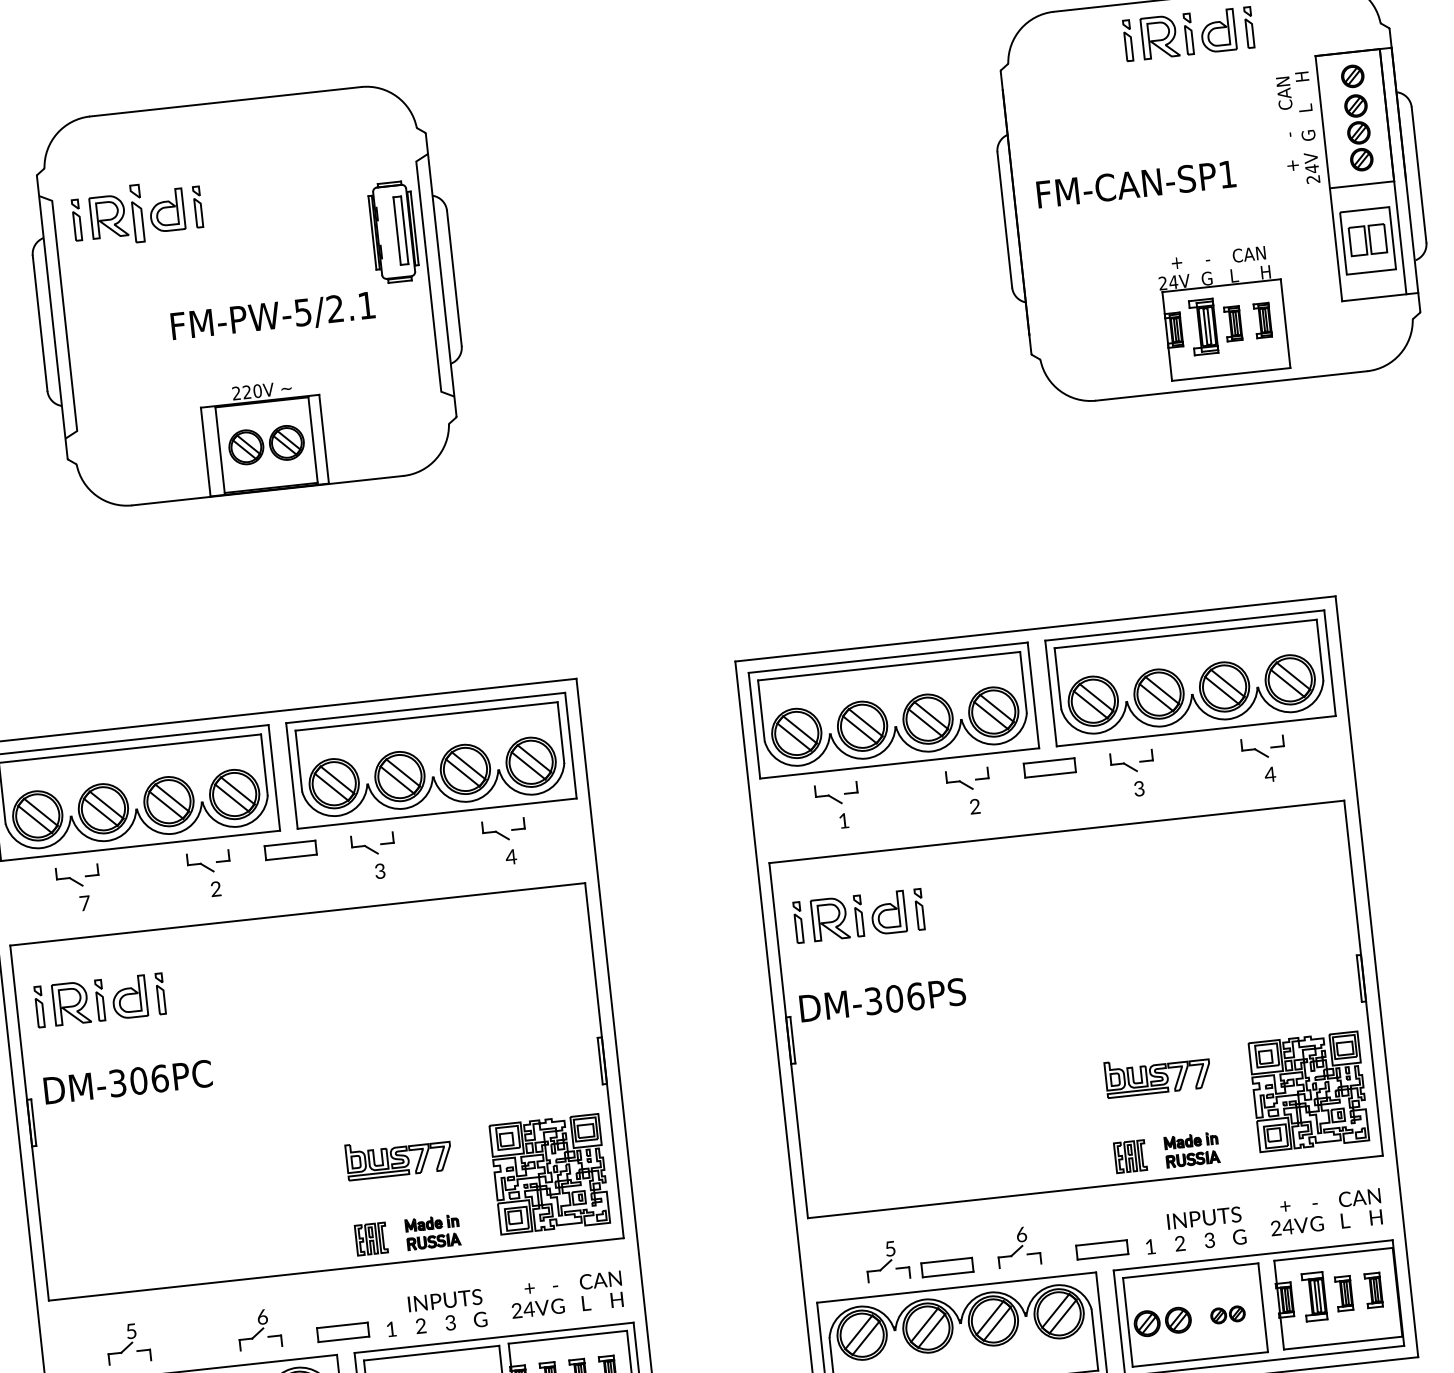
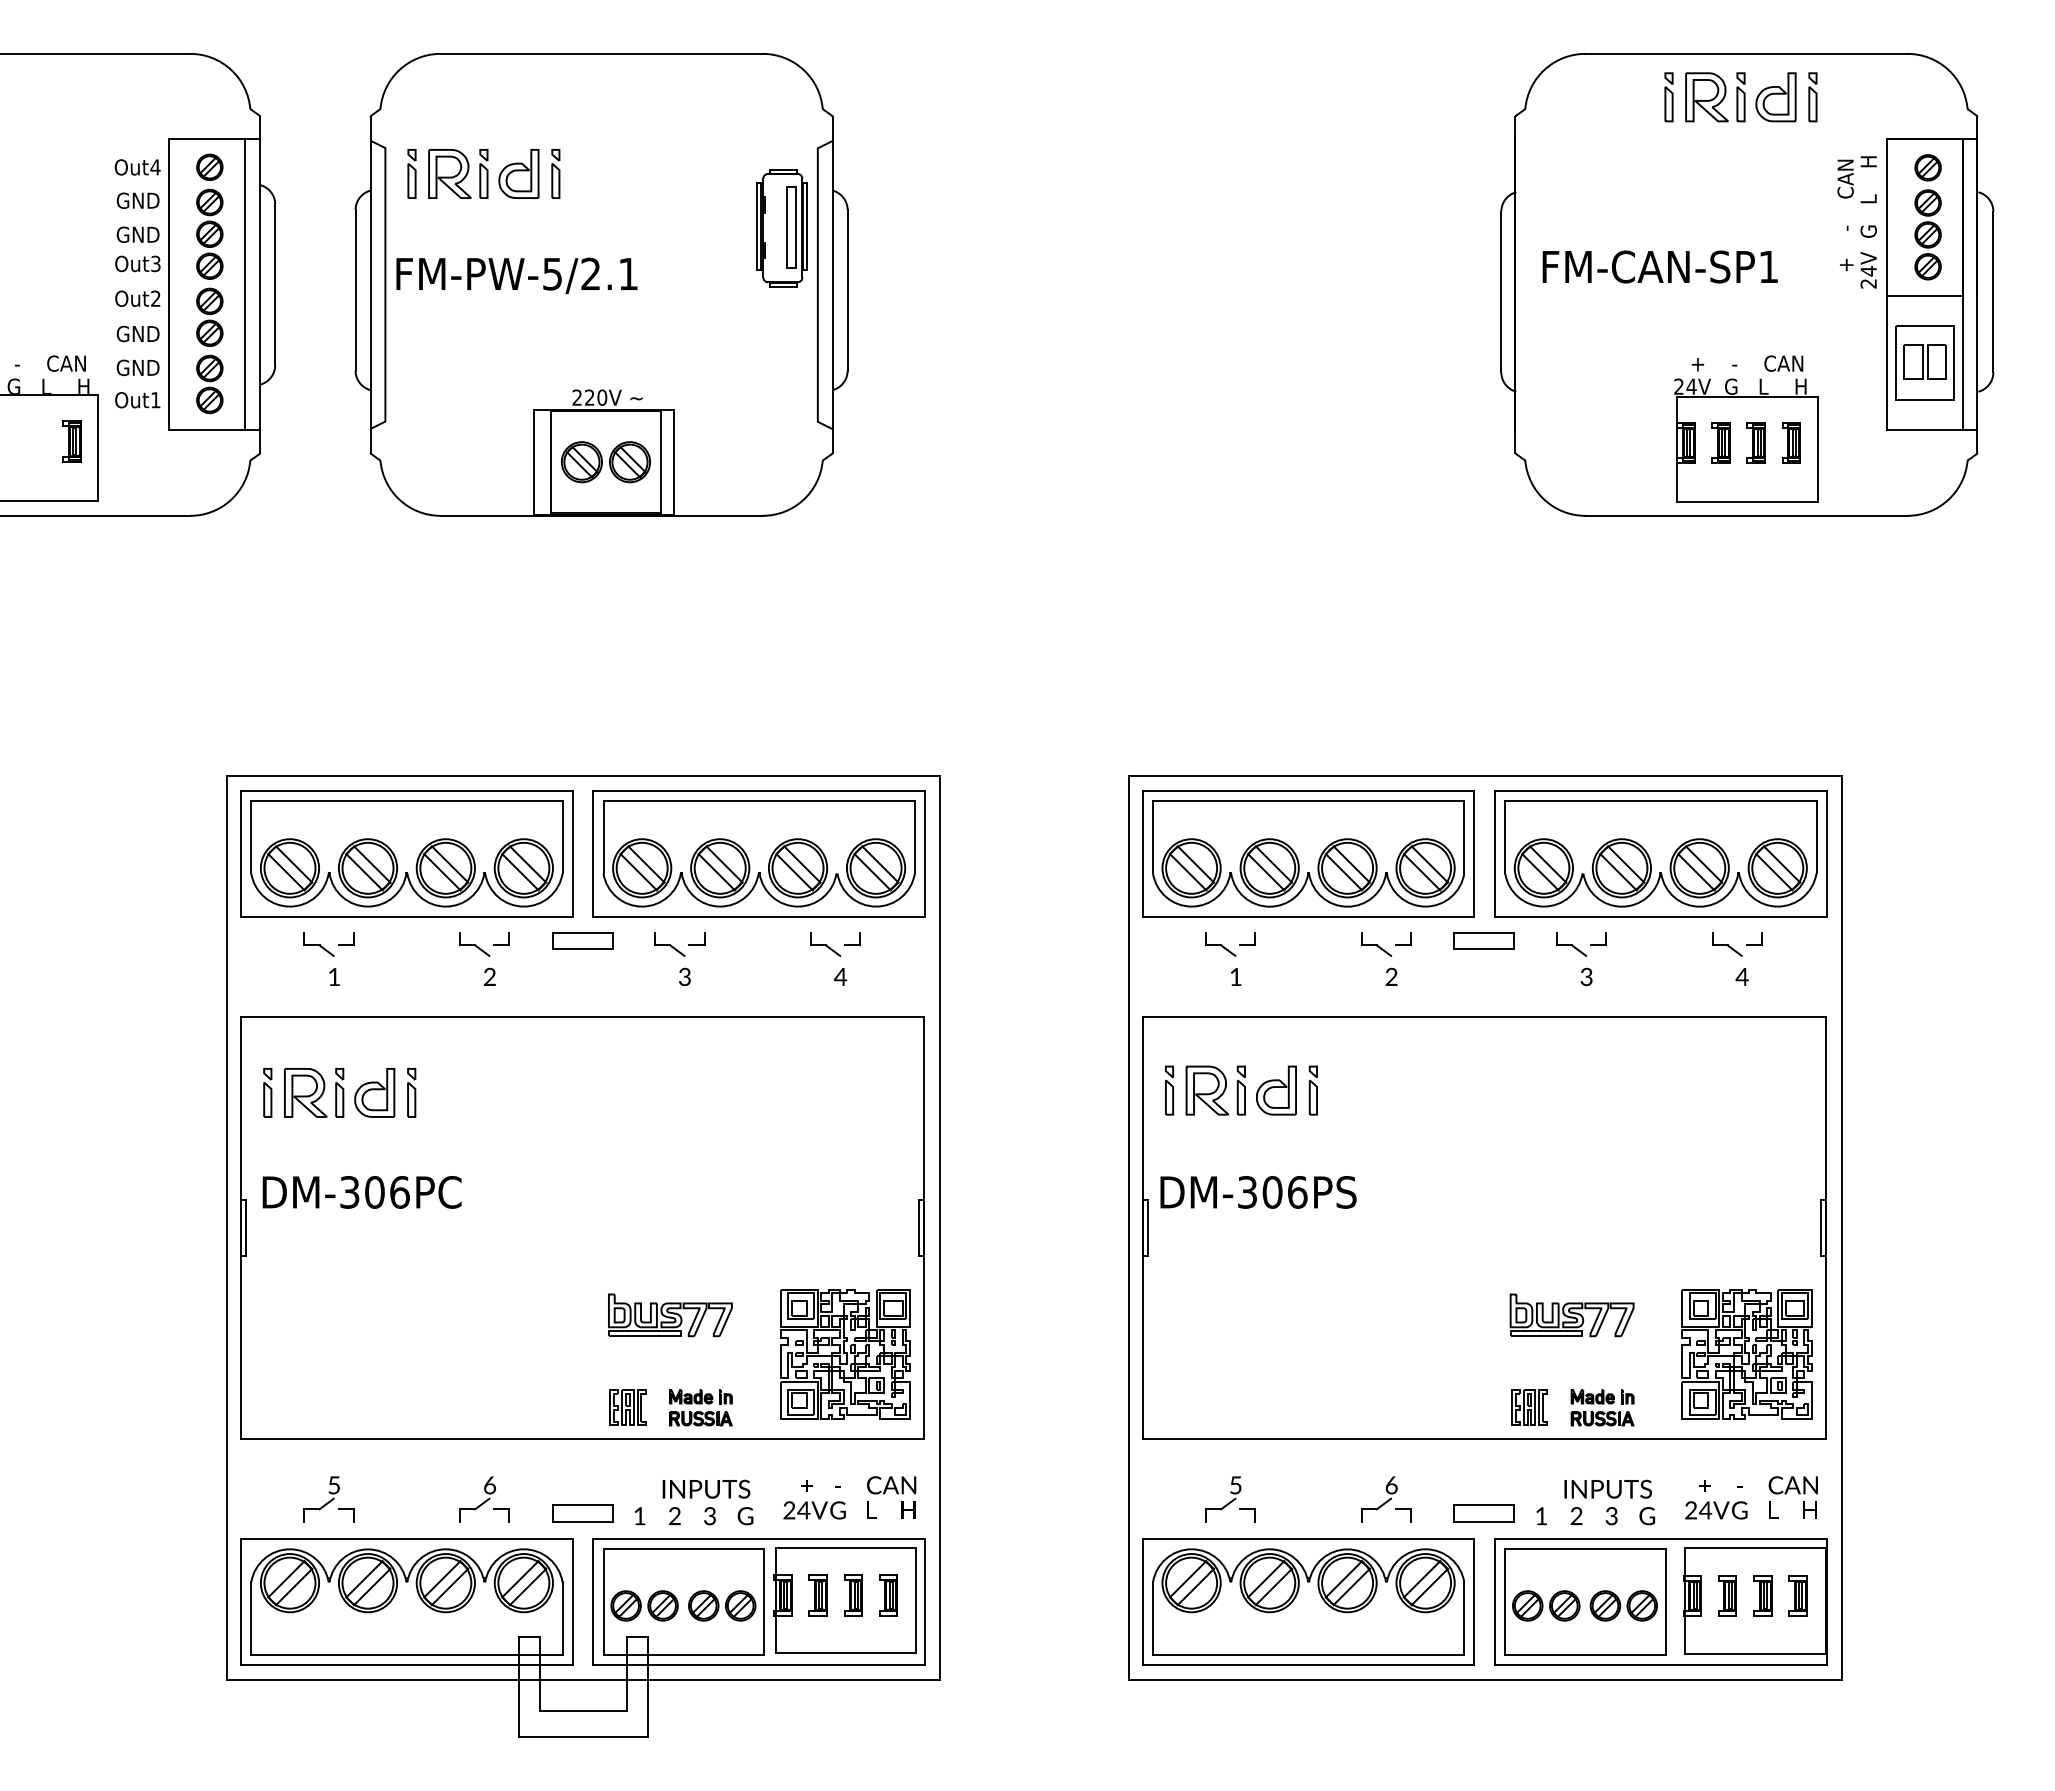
part: (137, 213) -> (483, 173), size x0.71
text: (272, 316) -> (516, 275), moved
part: (1203, 326) -> (1720, 442), size x0.62
text: (85, 902) -> (334, 976), 7 -> 1
part: (946, 1267) -> (1299, 1514), removed
part: (1314, 1296) -> (1727, 1595), size x0.71
part: (1227, 1314) -> (1623, 1605), size x1.67

